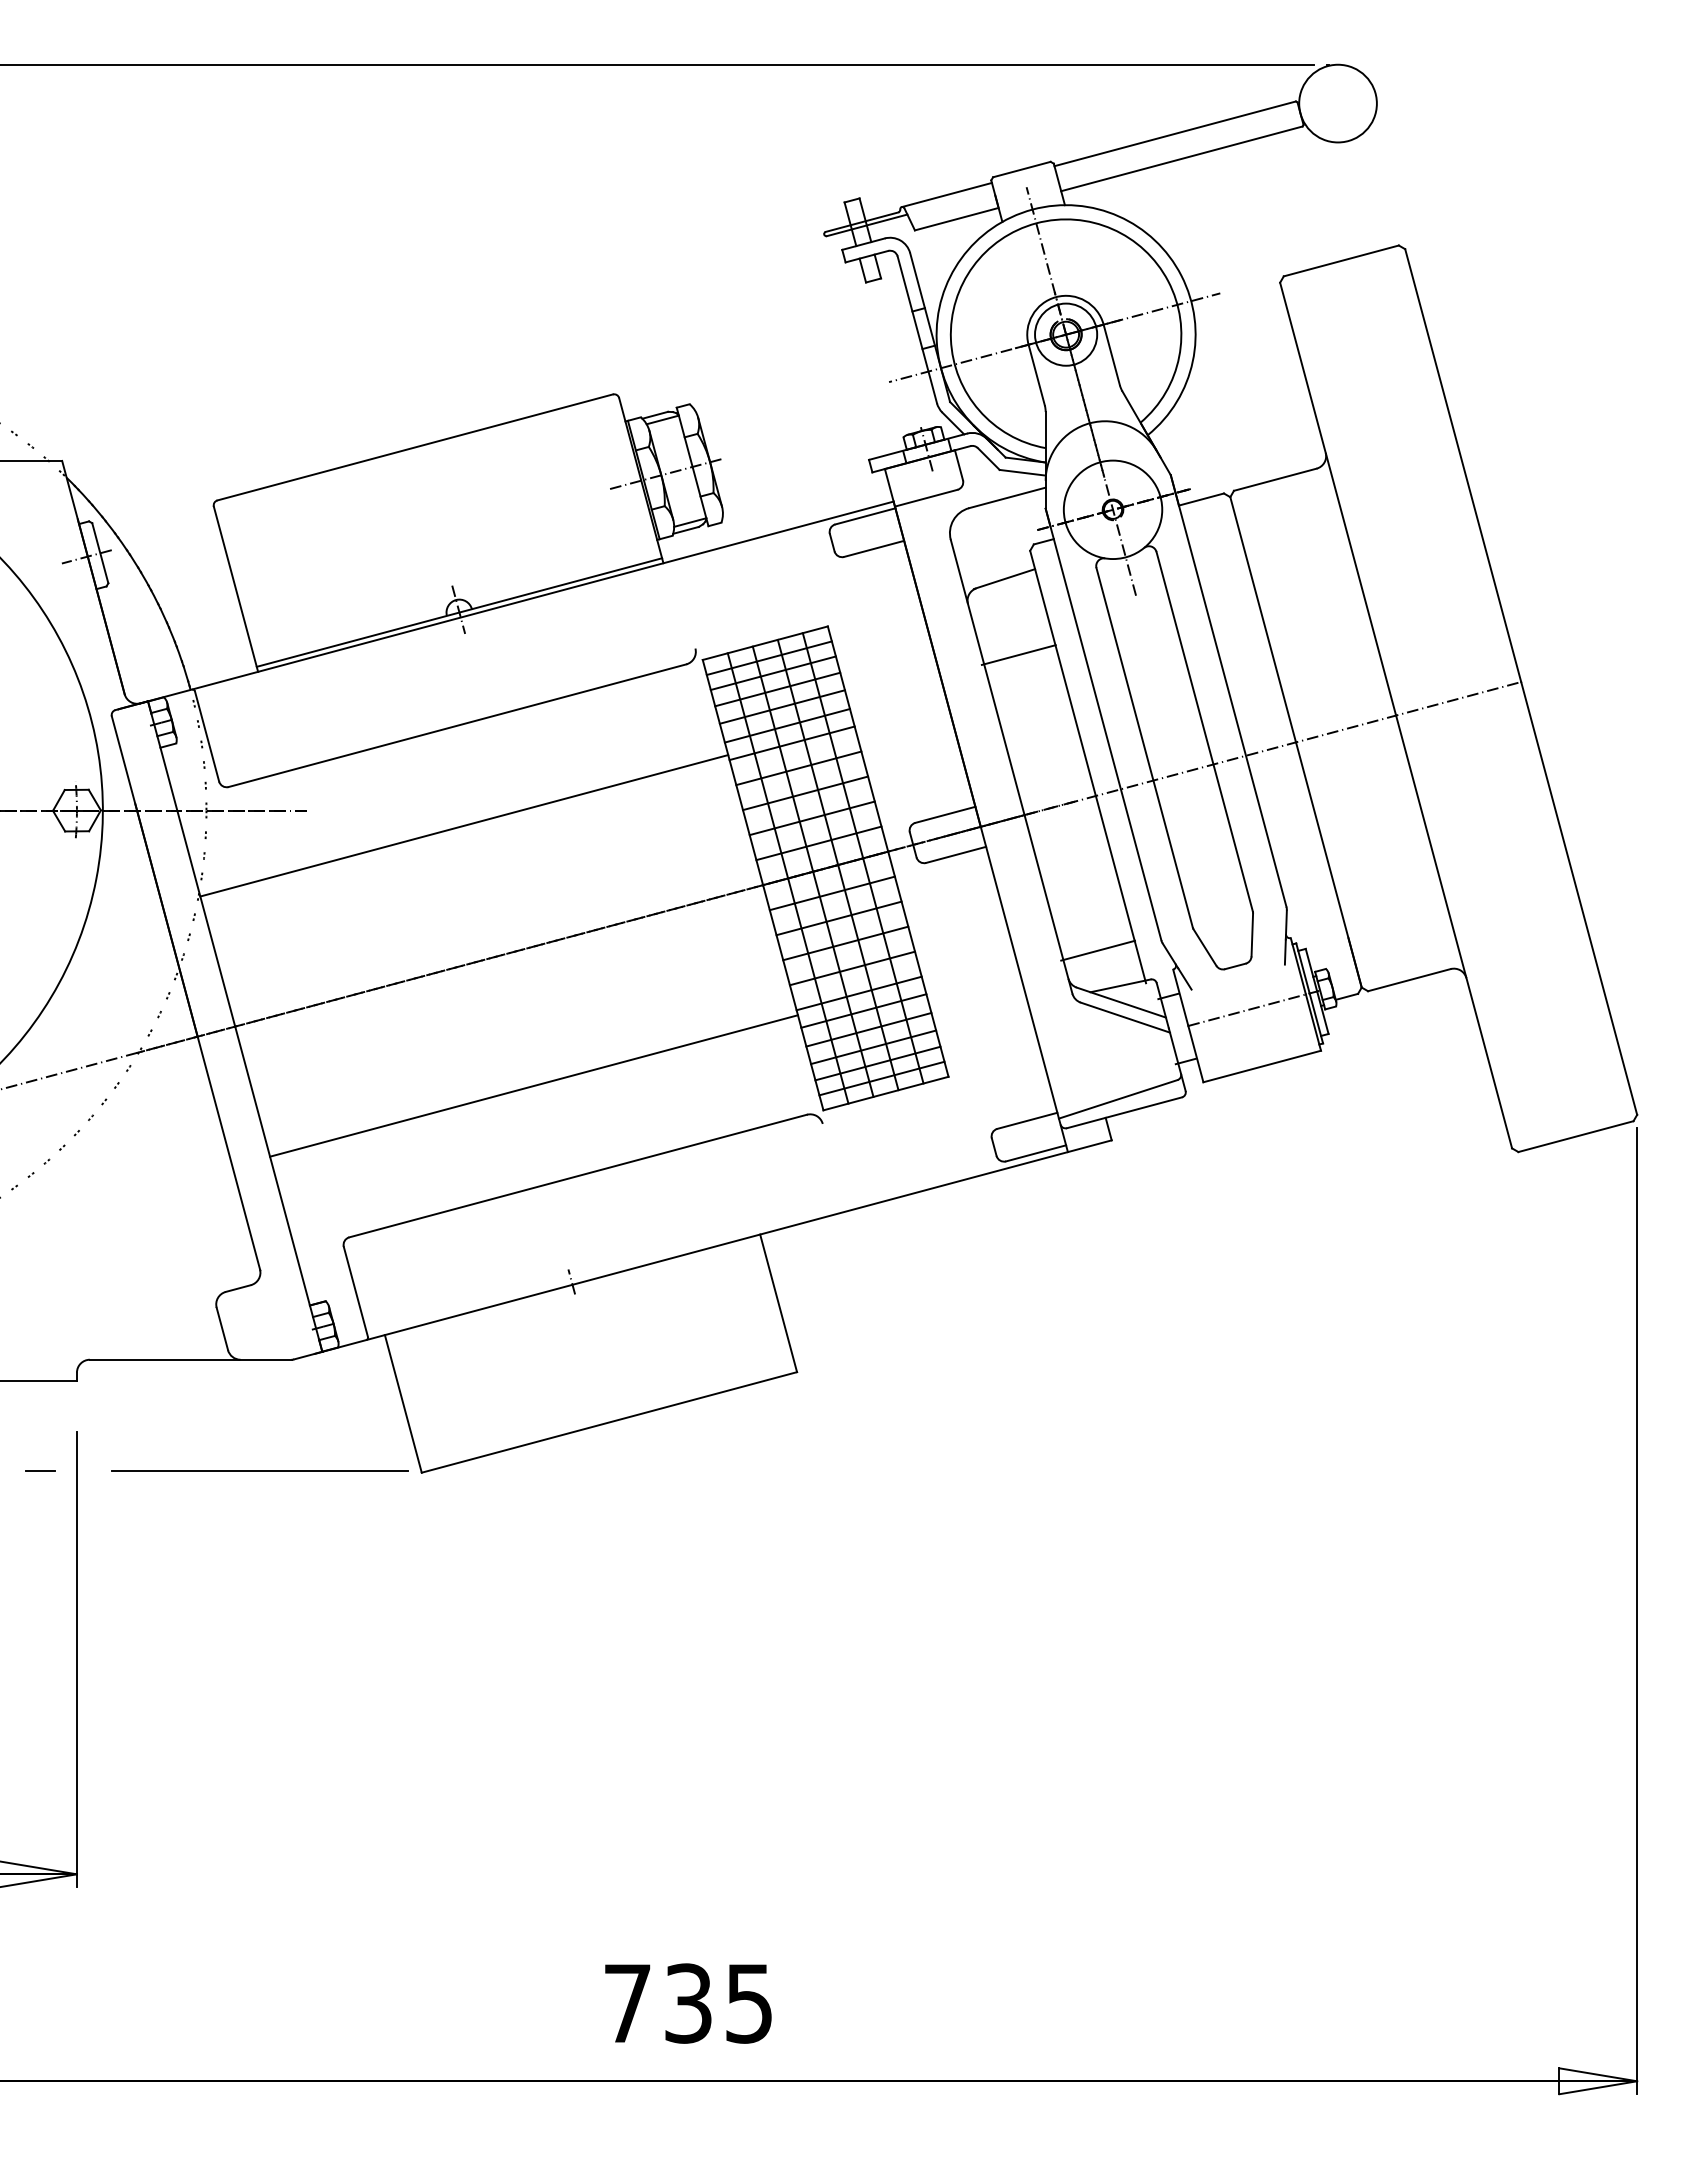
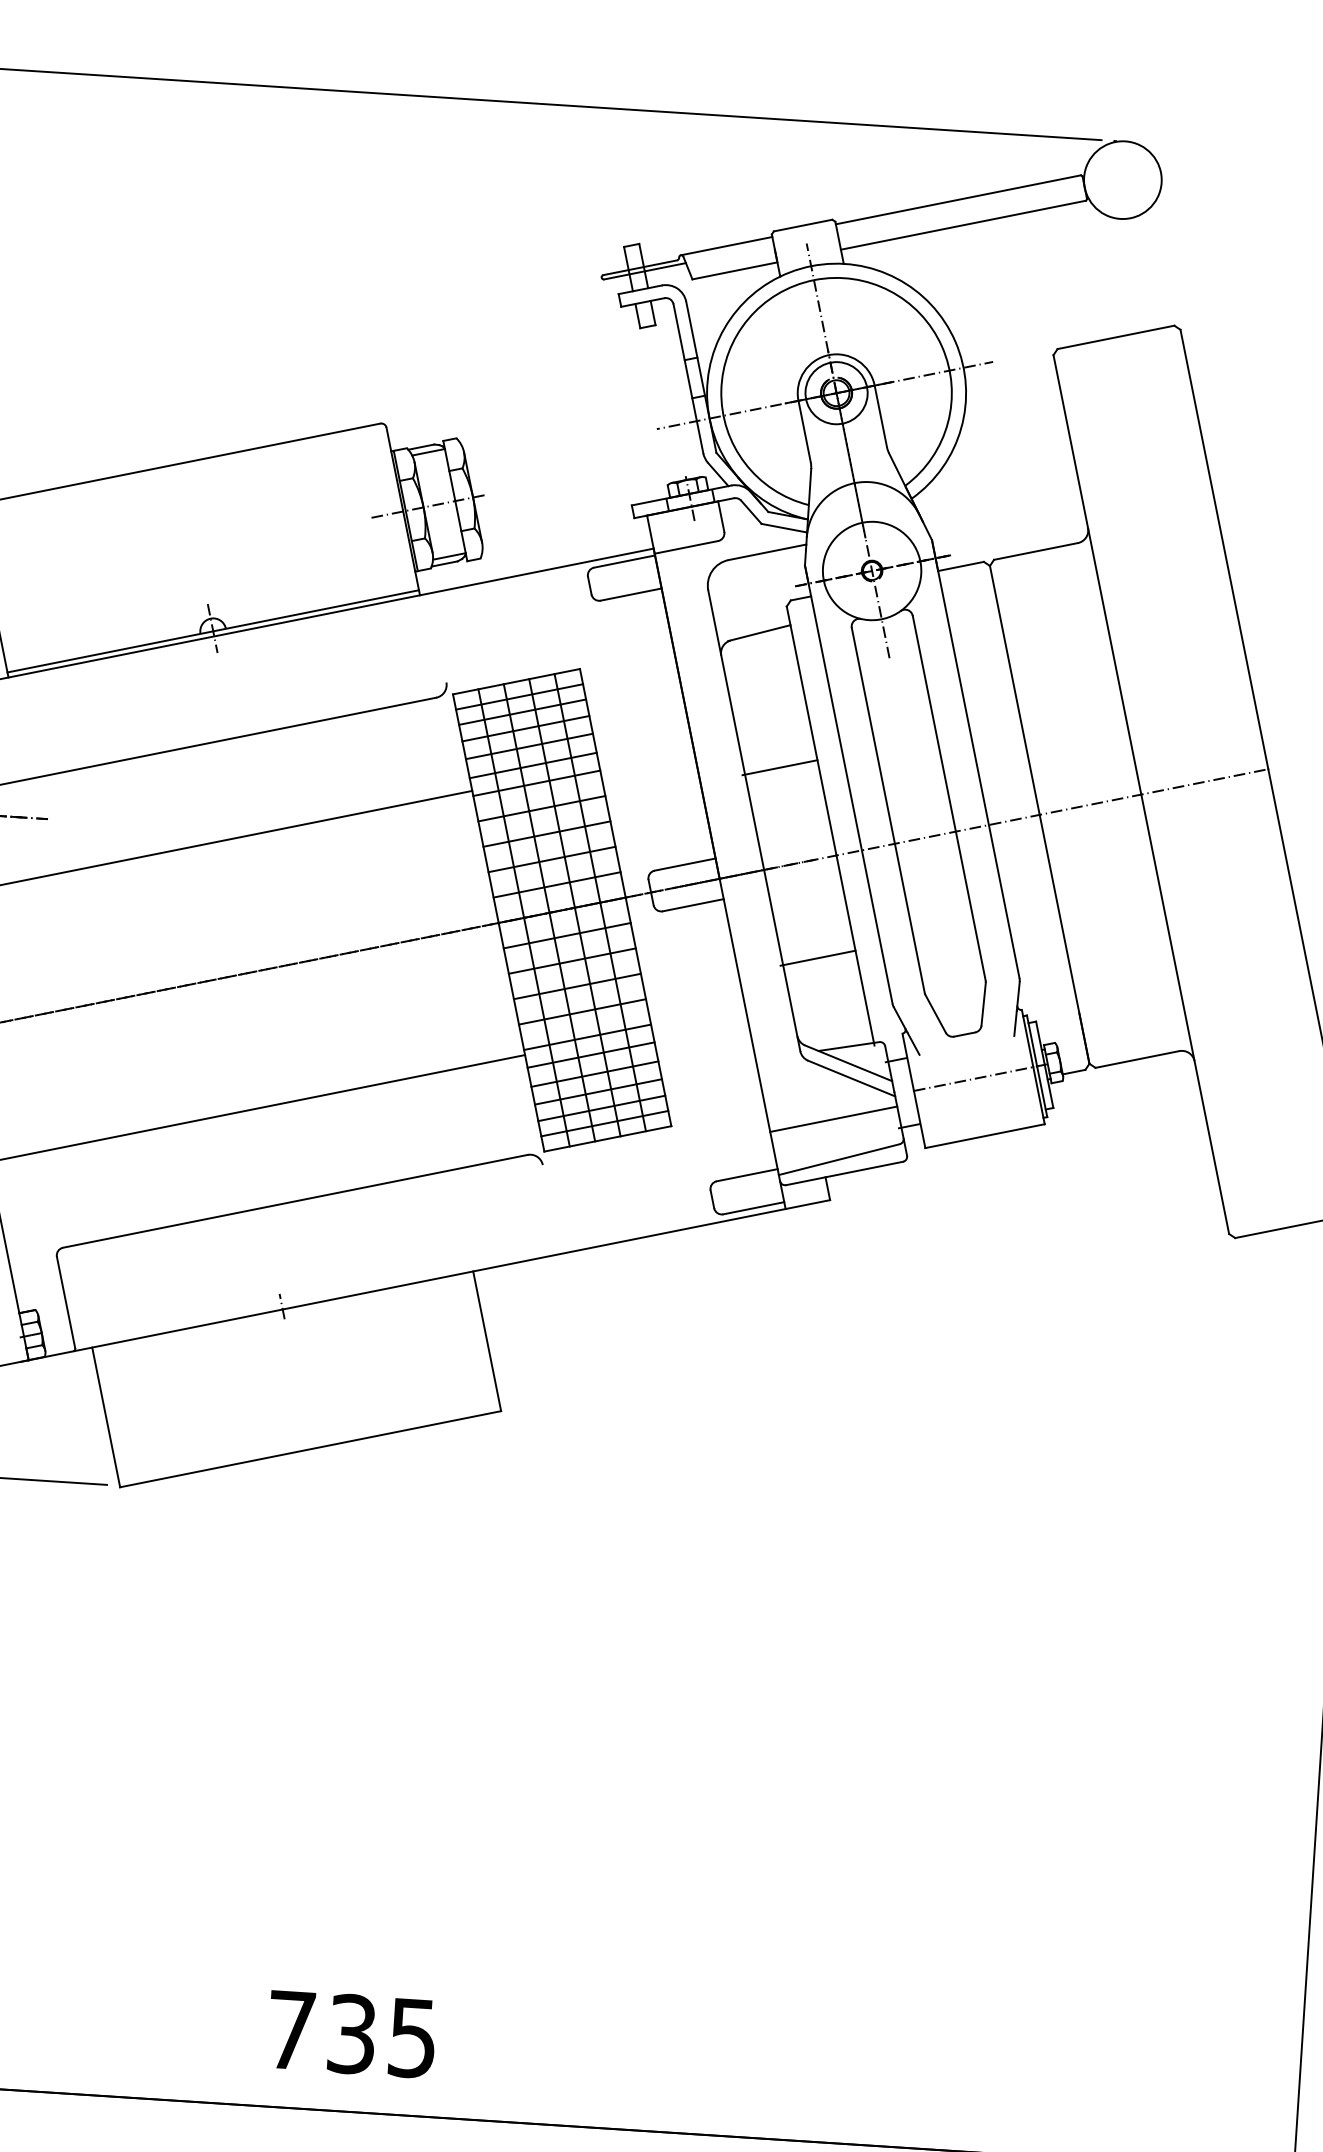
line: (1018, 654) -> (779, 767), moved
line: (1098, 950) -> (818, 958), moved
line: (1109, 1059) -> (833, 1119), added

